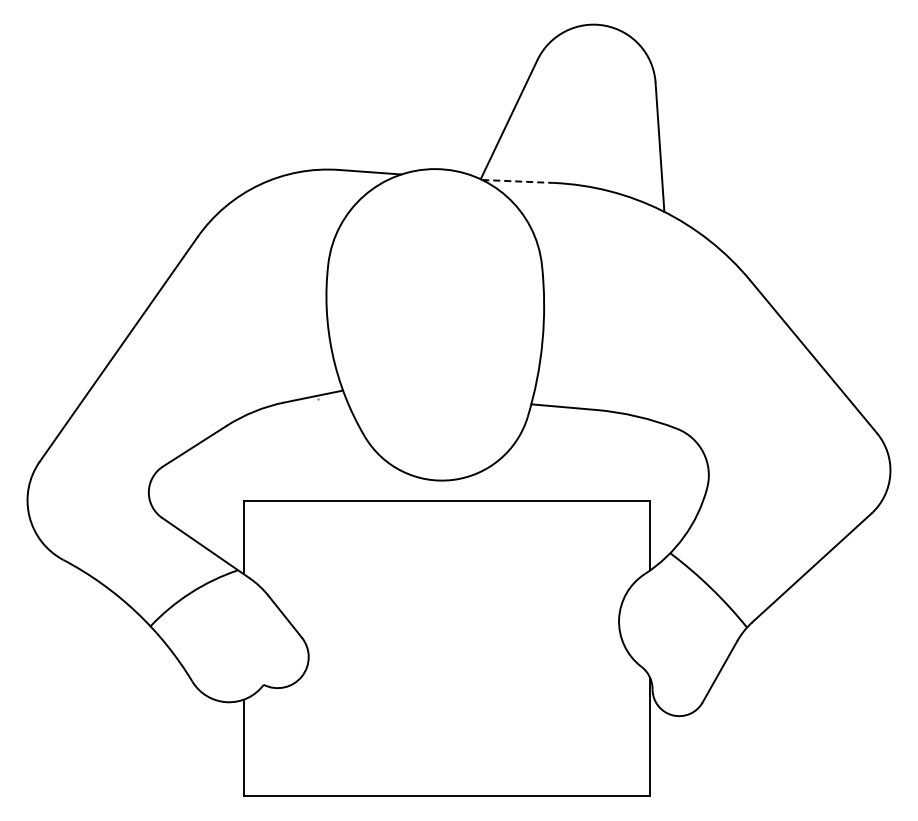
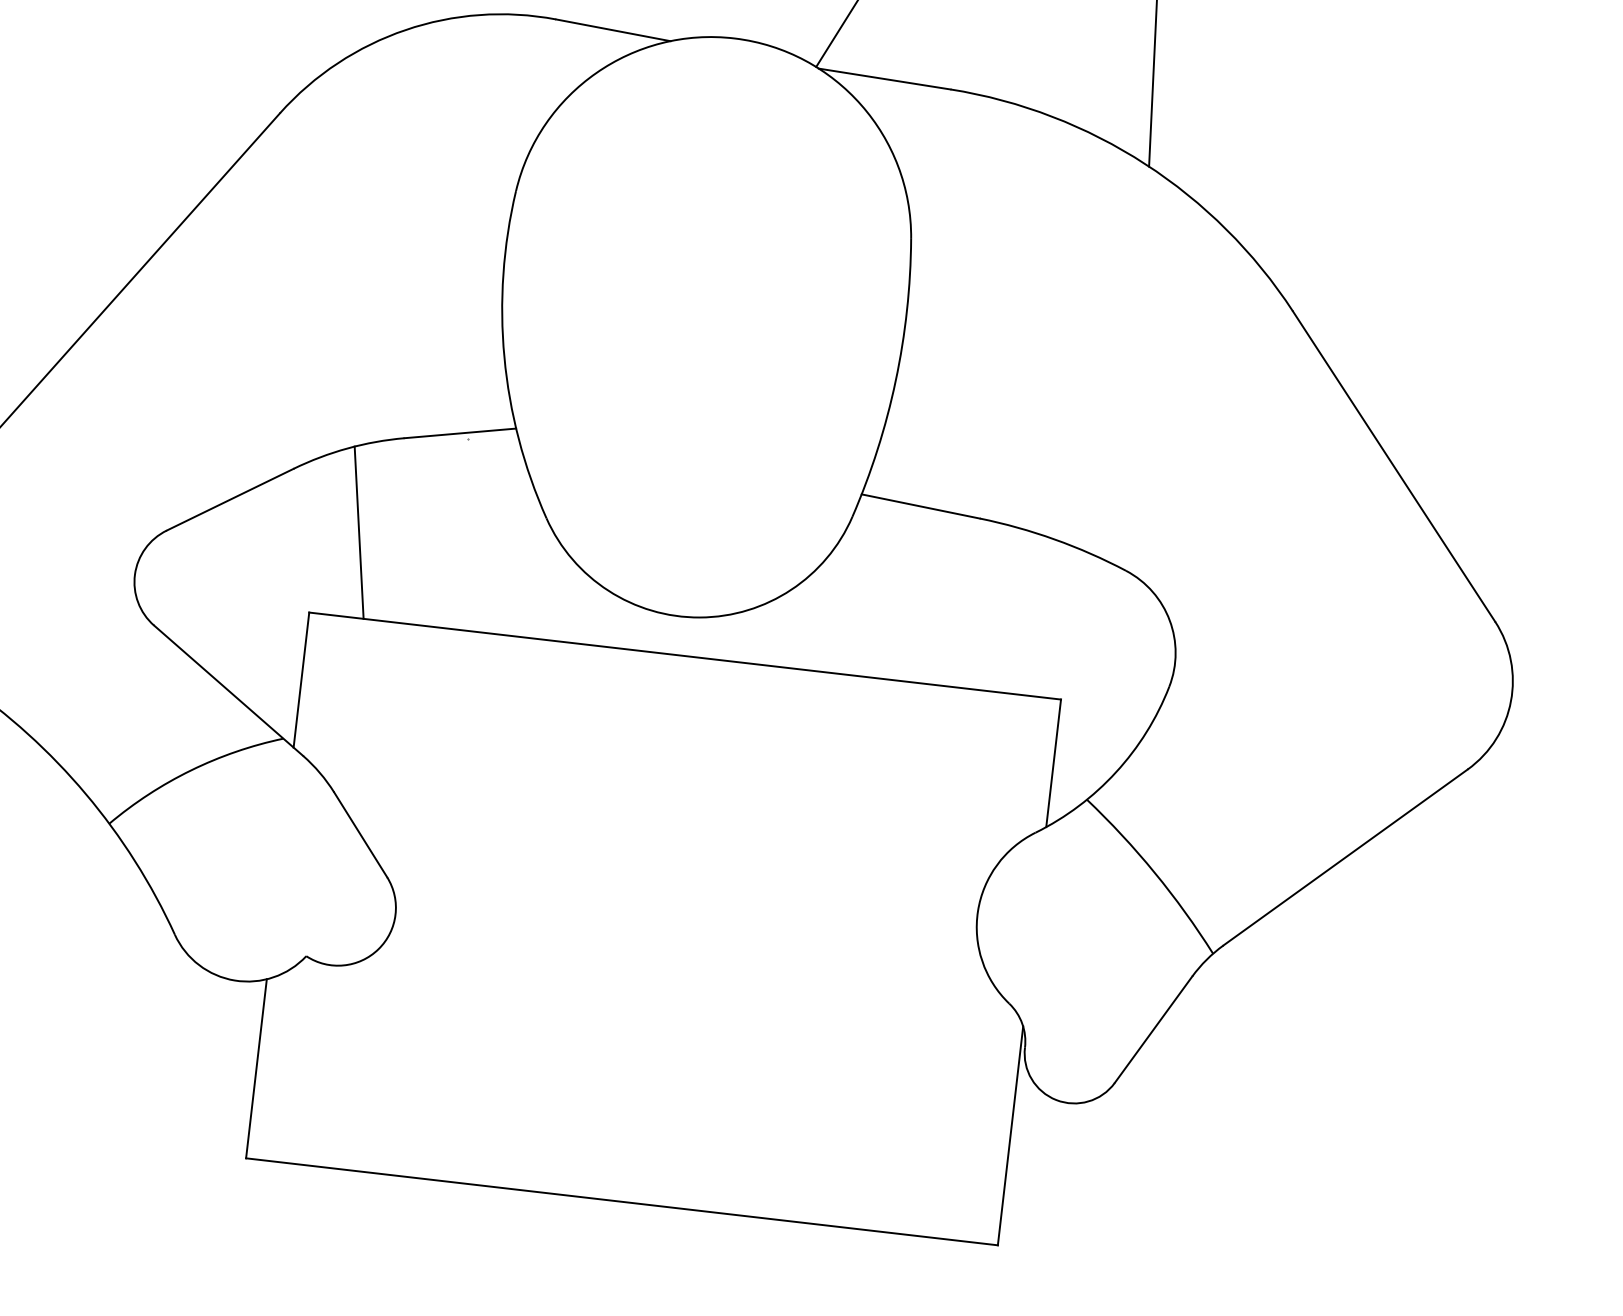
line: (517, 181) -> (883, 78), dashed -> solid
line: (265, 455) -> (358, 532), added

